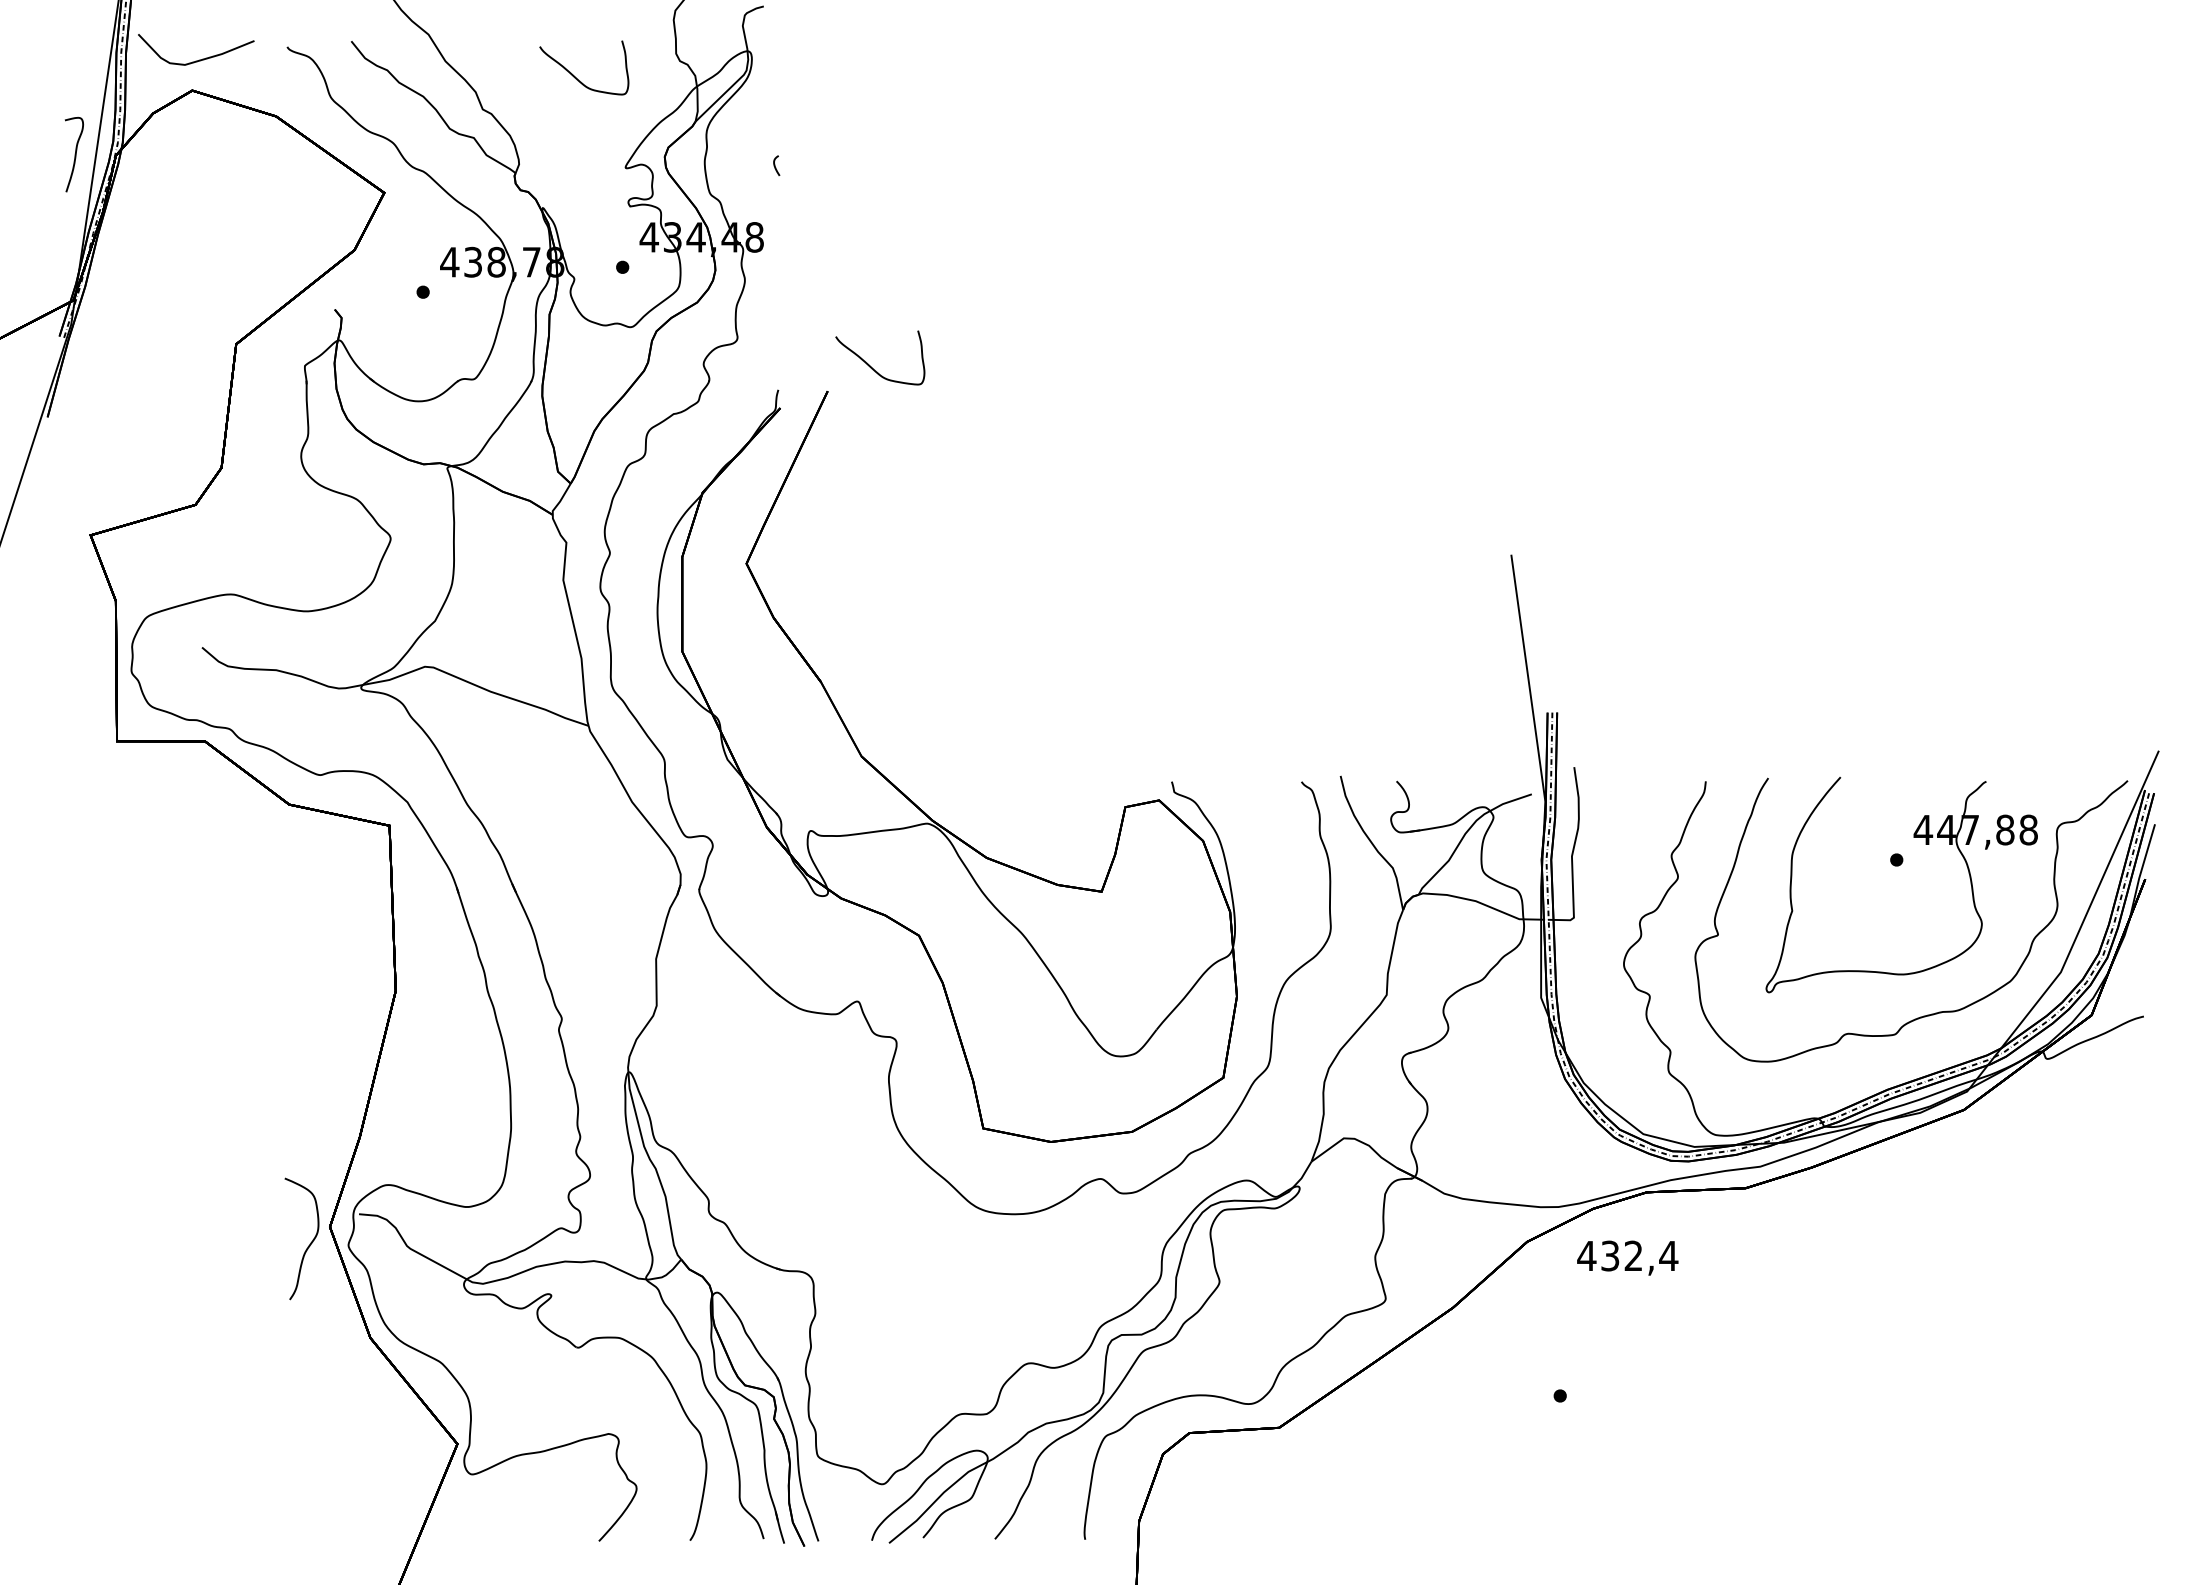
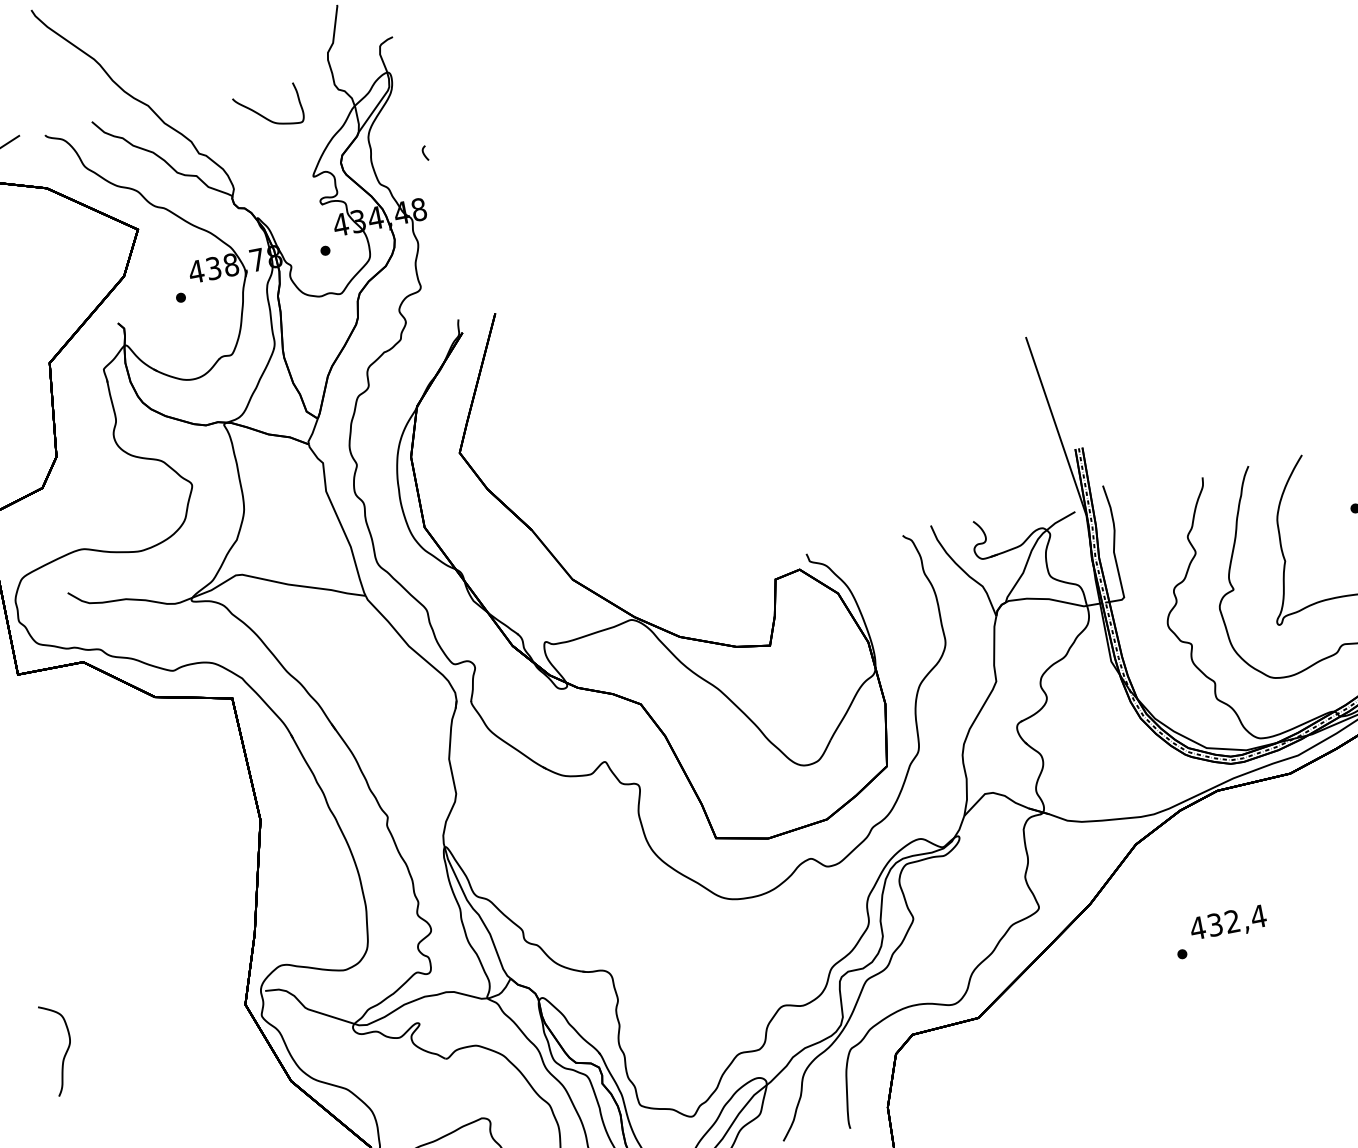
curve: (871, 366) -> (524, 288), removed
curve: (310, 1242) -> (66, 1051), moved
text: (1627, 1257) -> (1228, 923), moved

